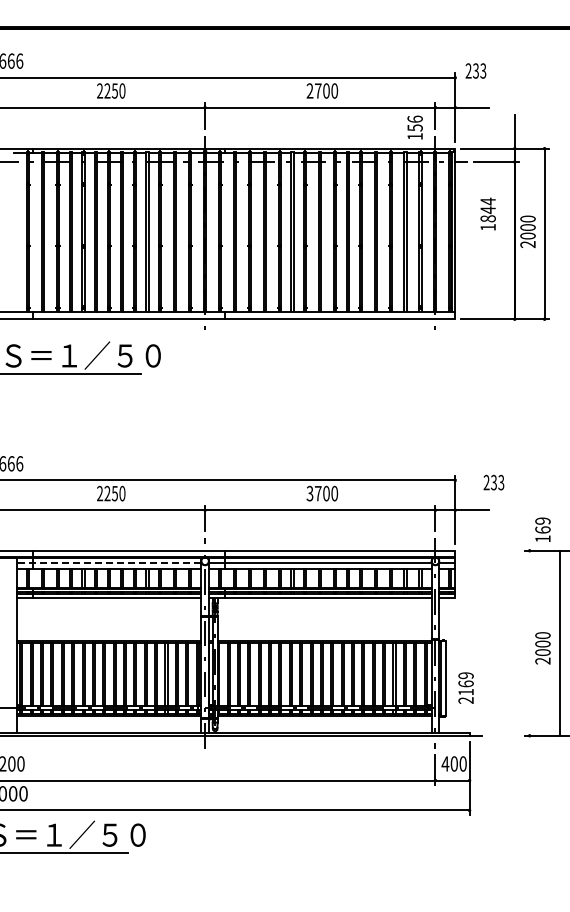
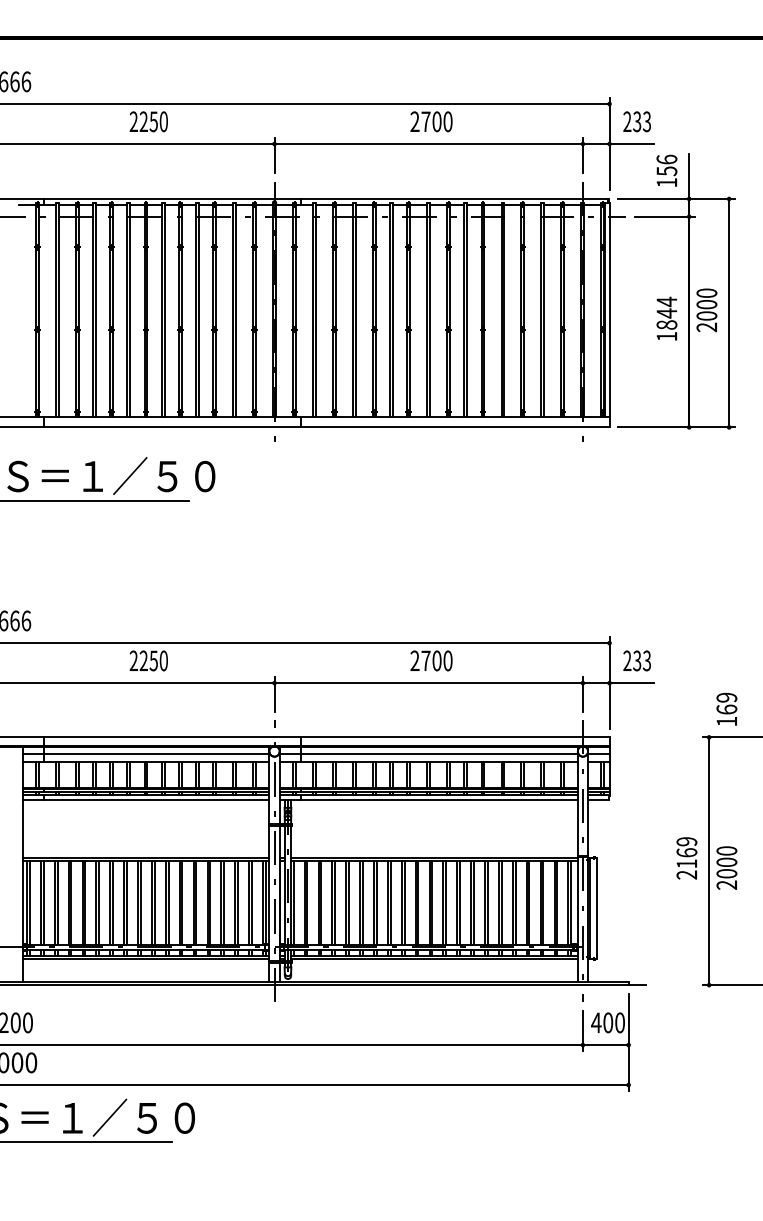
text: (475, 70) -> (636, 121), moved
text: (414, 127) -> (666, 170), moved
text: (487, 213) -> (666, 317), moved
text: (493, 482) -> (636, 660), moved
text: (309, 493) -> (414, 660), 3700 -> 2700
line: (108, 563) -> (145, 754), dashed -> solid
line: (559, 642) -> (708, 860), moved
text: (465, 687) -> (686, 857), moved

